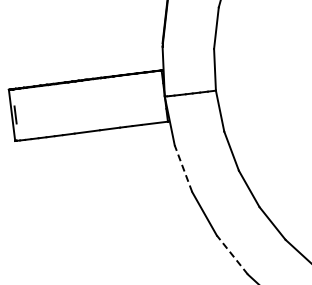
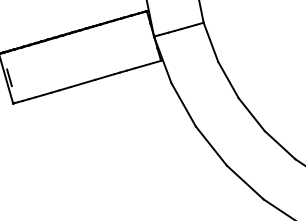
line: (183, 168) -> (183, 104), dashed -> solid
line: (232, 254) -> (245, 182), dashed -> solid

